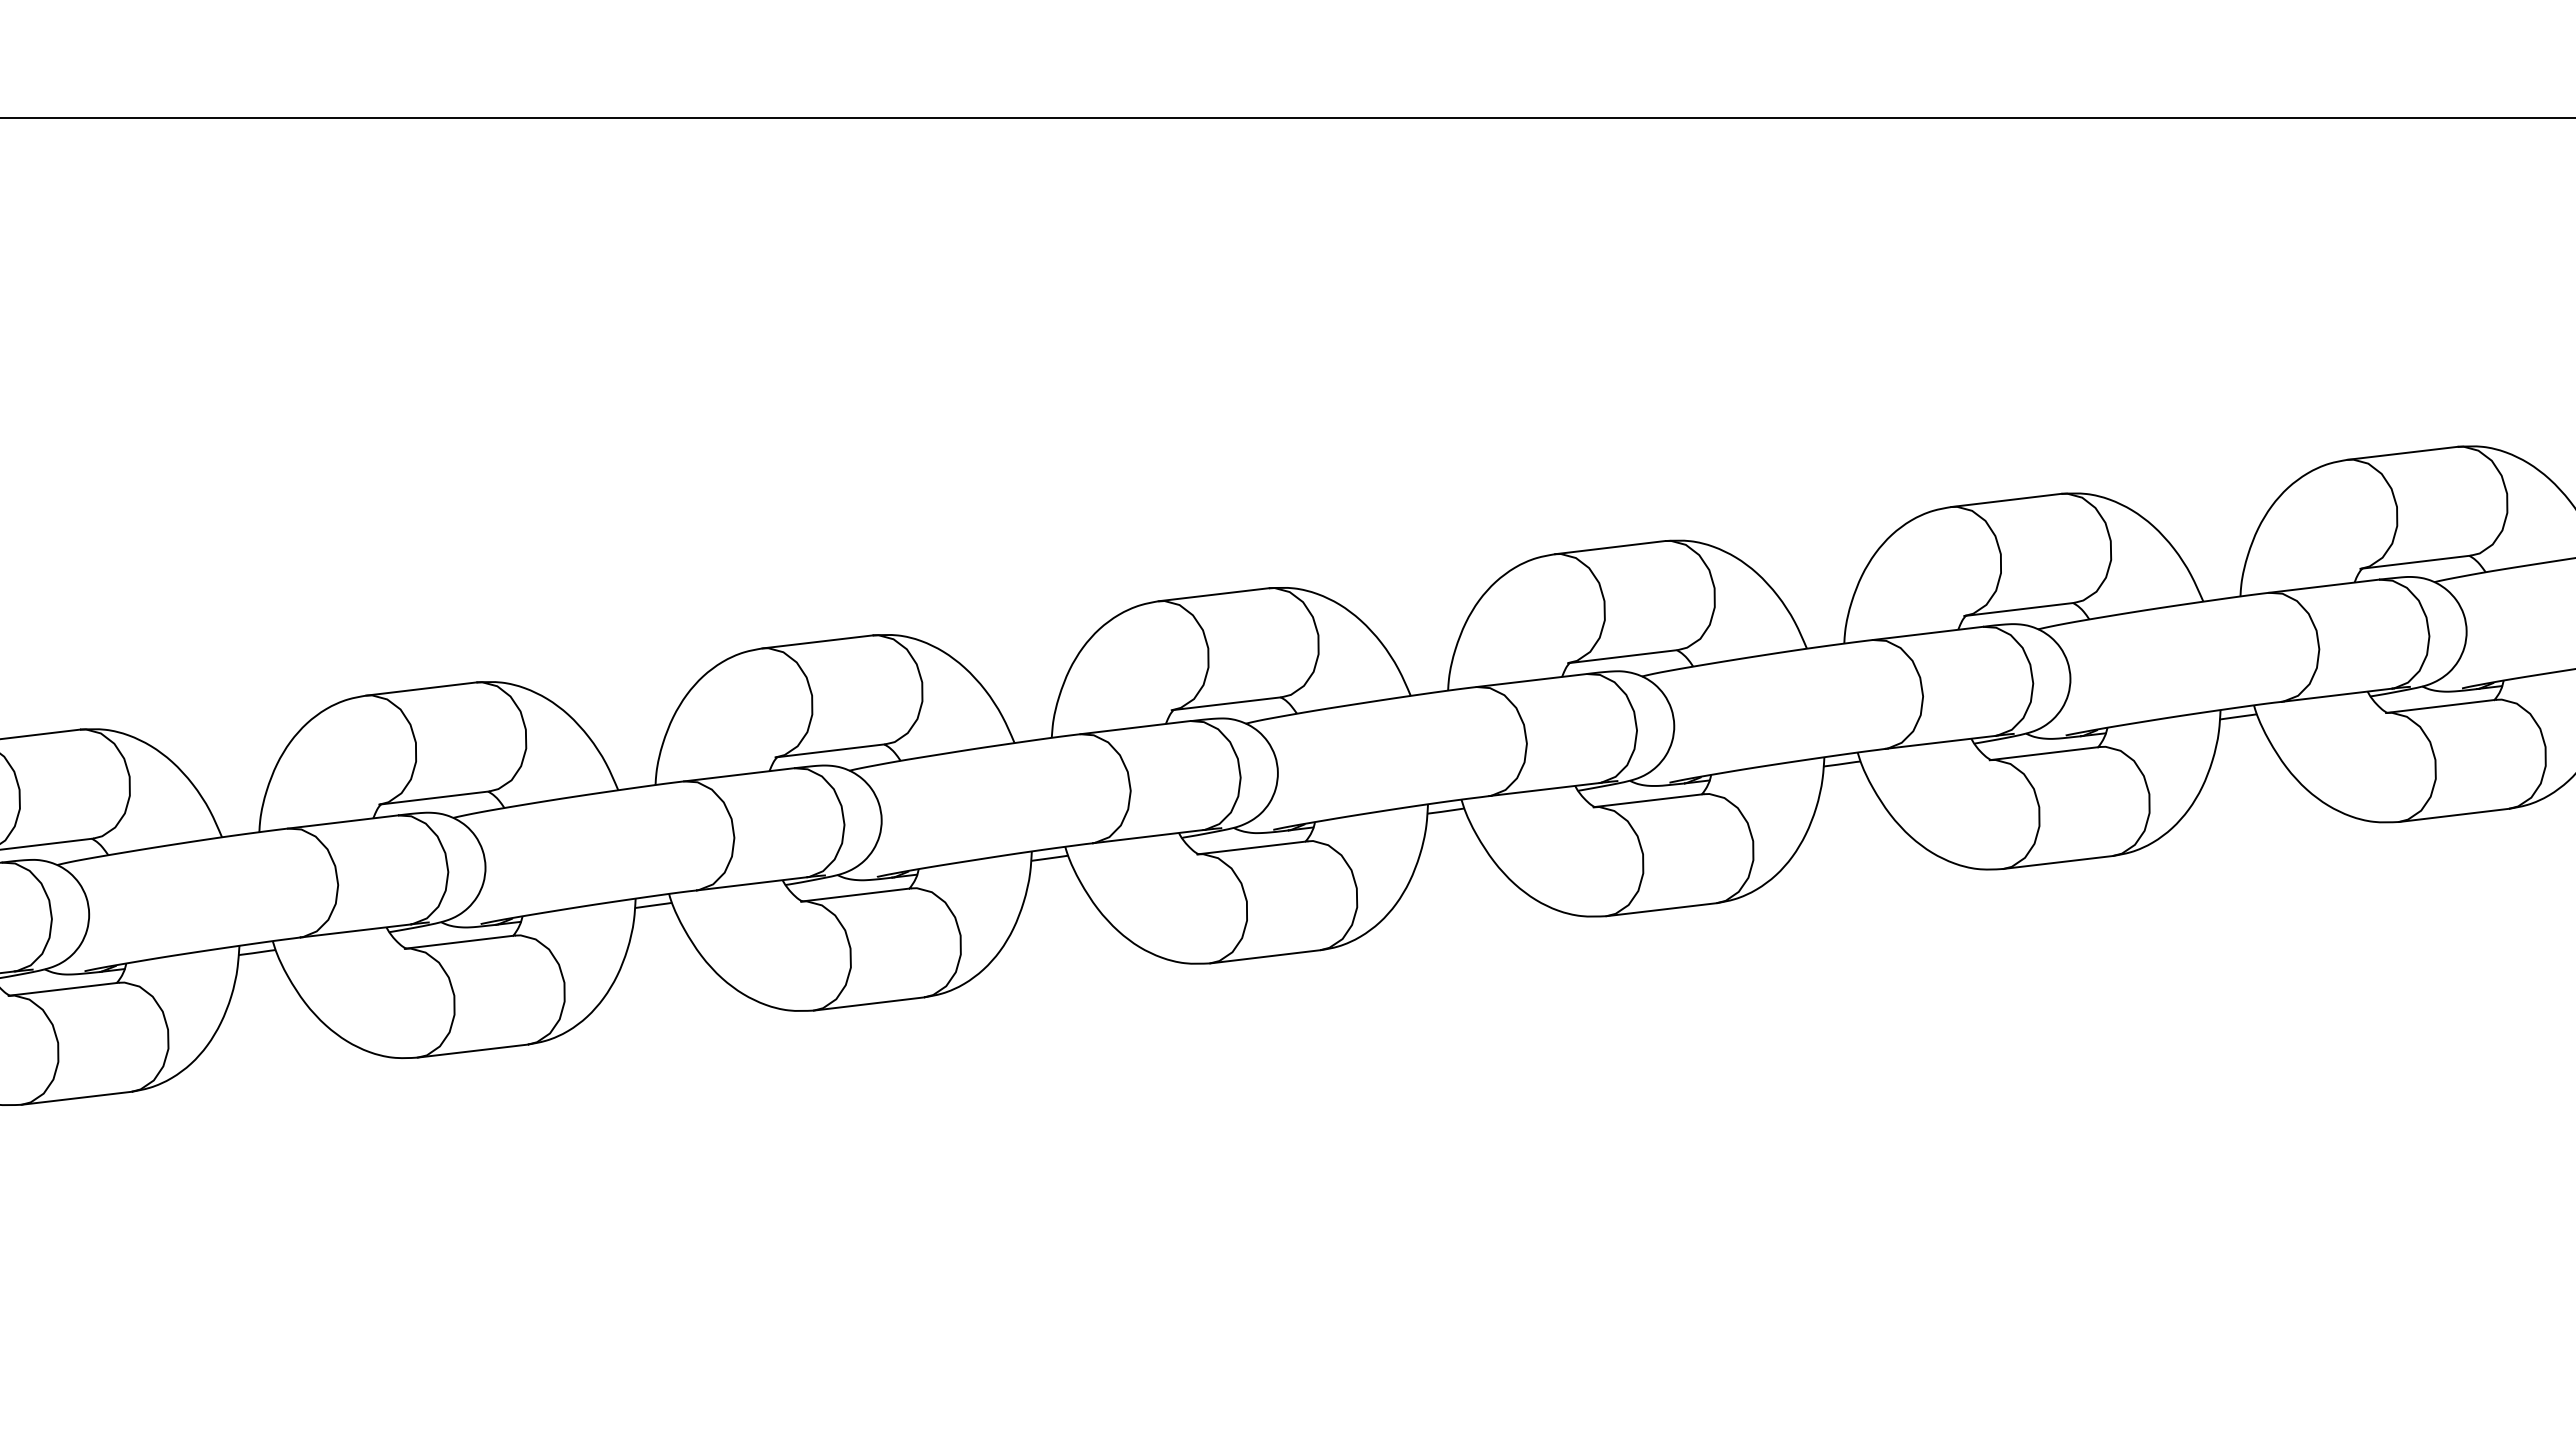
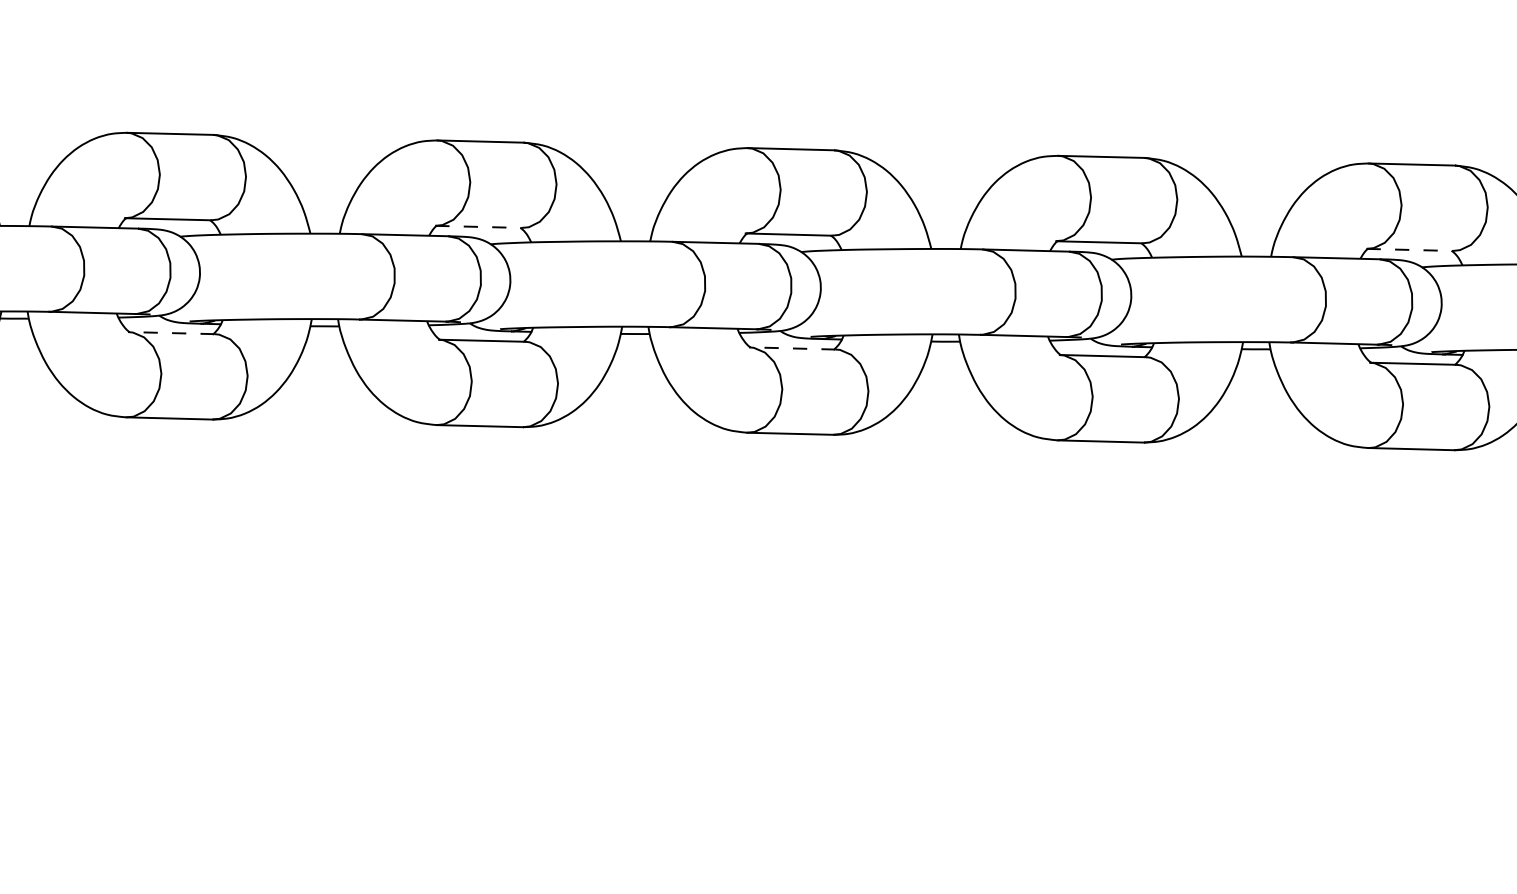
line: (2019, 609) -> (1409, 249), solid -> dashed
line: (831, 750) -> (479, 226), solid -> dashed
line: (1251, 847) -> (791, 348), solid -> dashed
line: (459, 942) -> (171, 333), solid -> dashed

